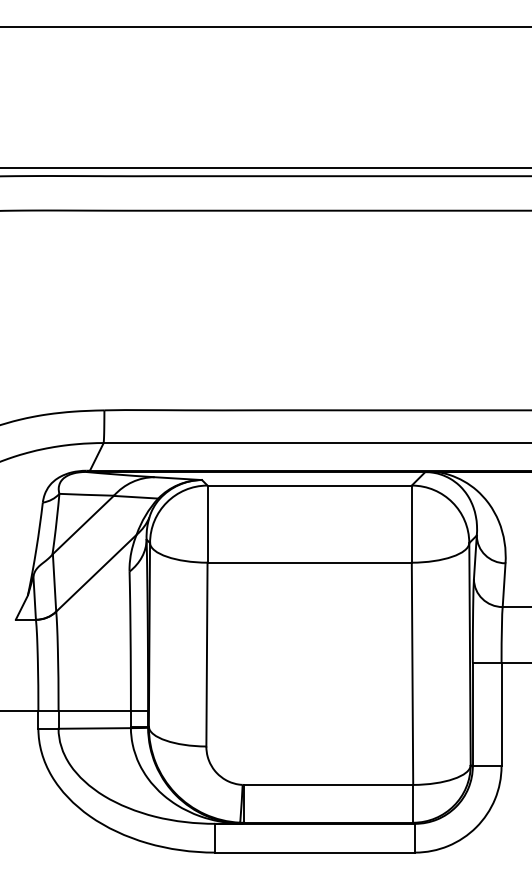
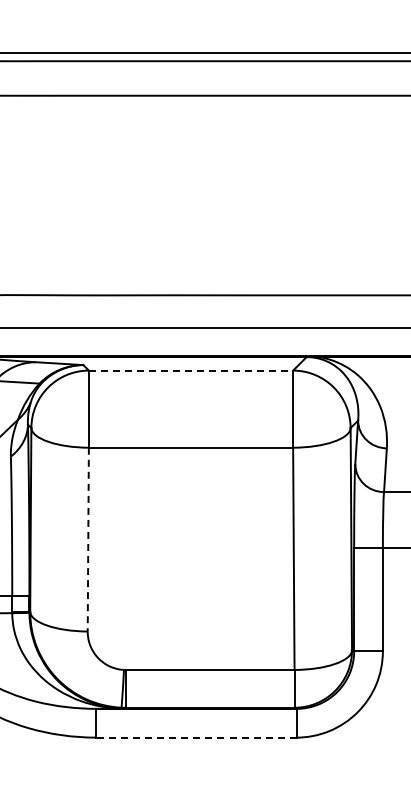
line: (310, 485) -> (191, 370), solid -> dashed
line: (206, 654) -> (87, 539), solid -> dashed
line: (314, 852) -> (195, 737), solid -> dashed

